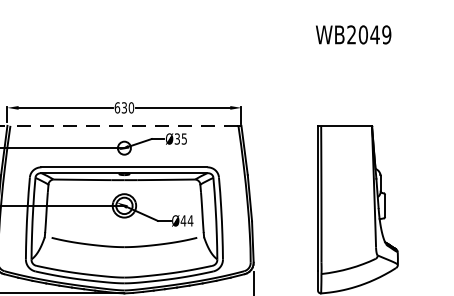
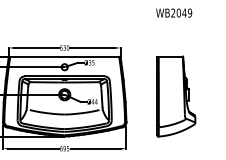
line: (121, 125) -> (63, 56), dashed -> solid

